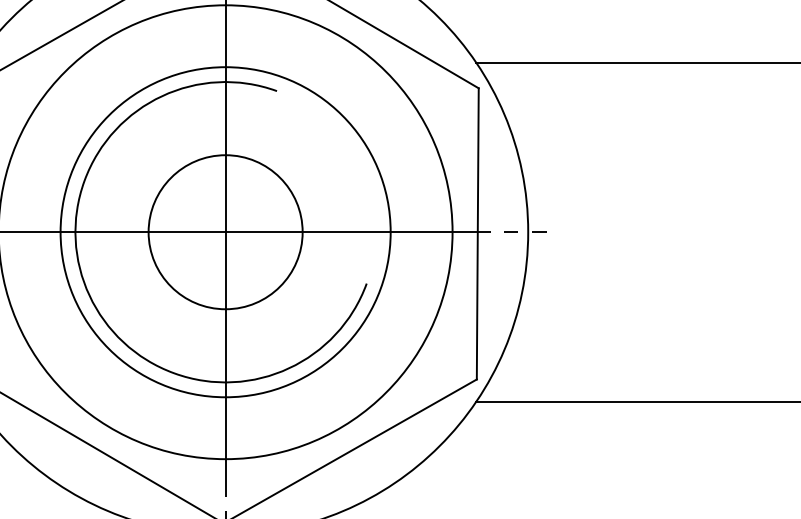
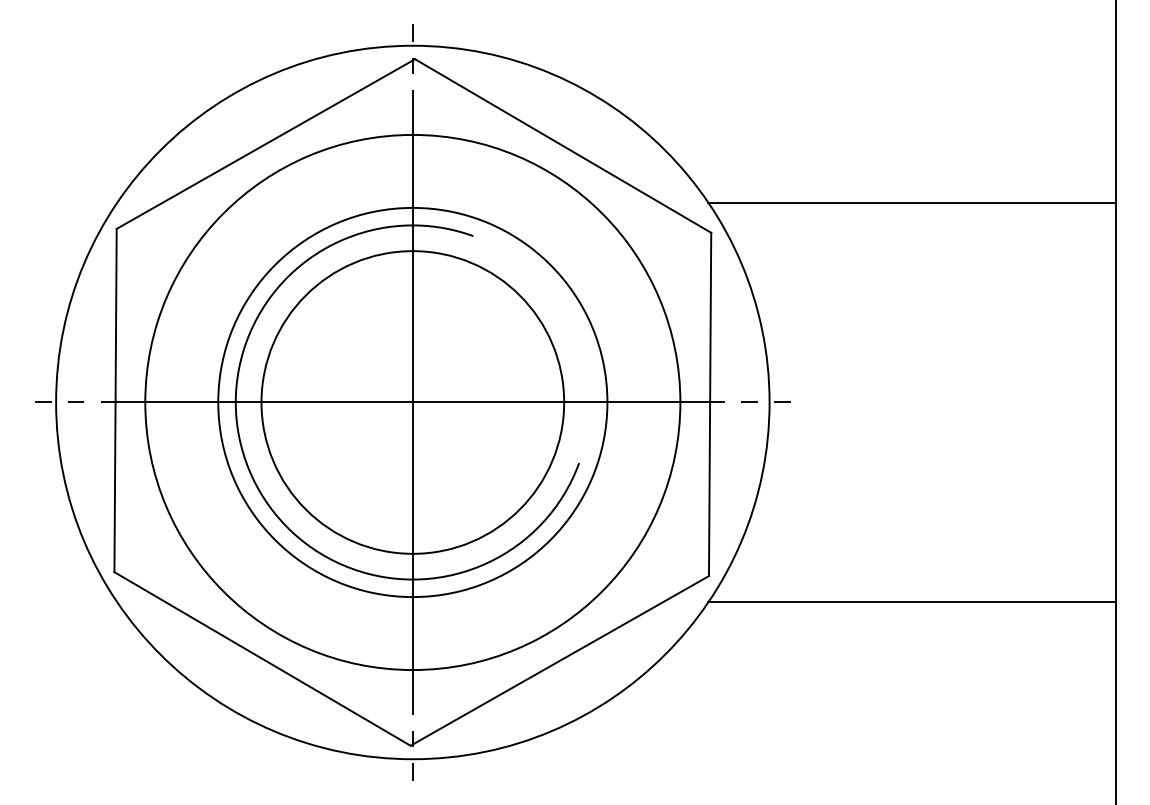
circle: (225, 232) -> (412, 402), size x1.67

